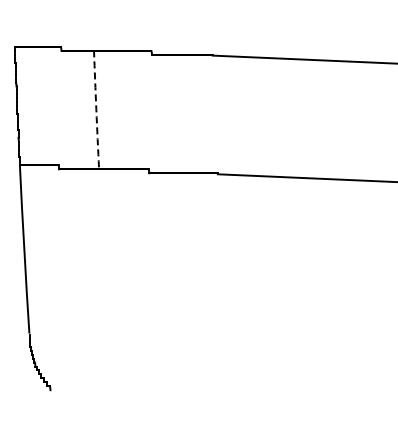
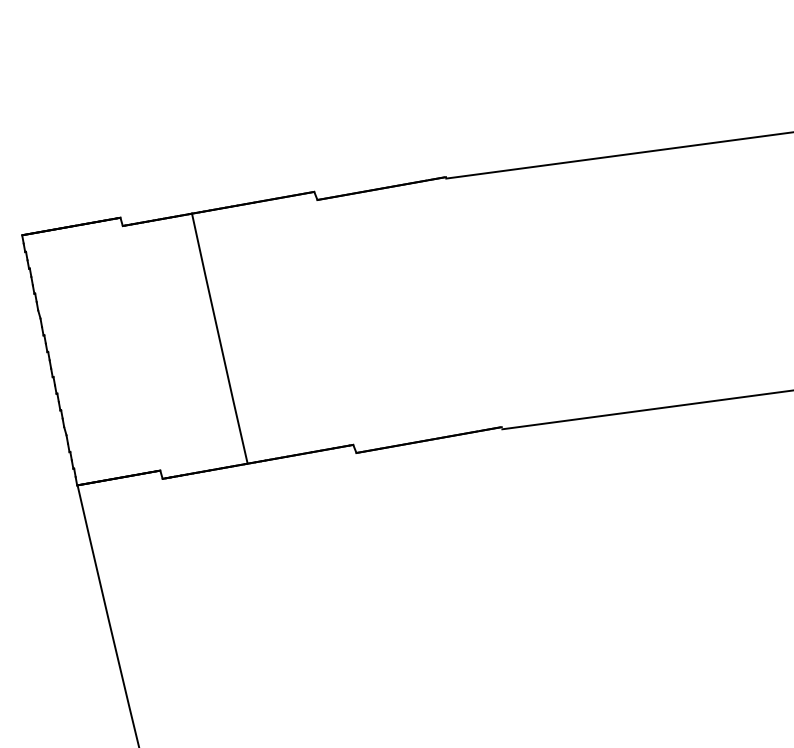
arc: (96, 109) -> (219, 337), dashed -> solid

